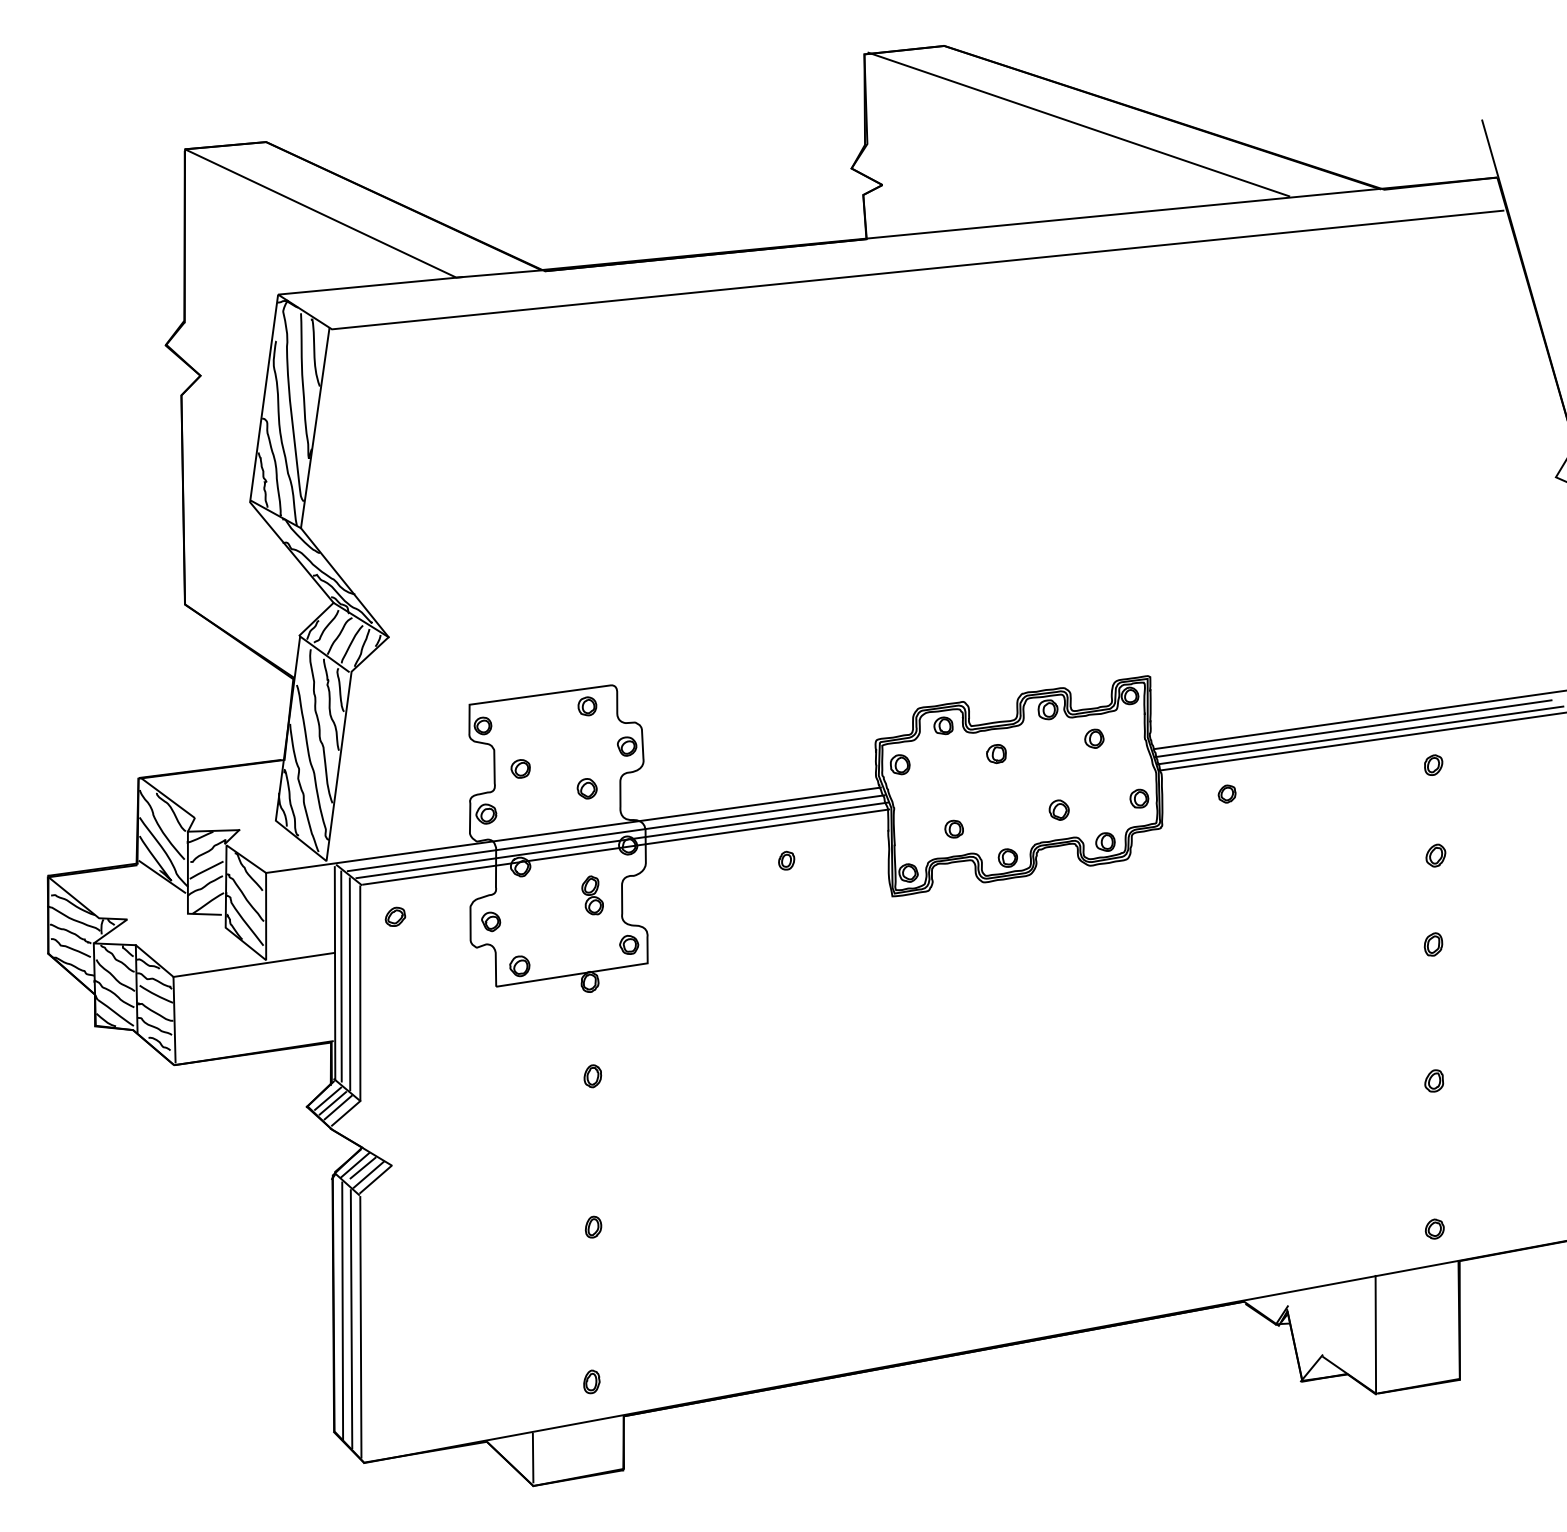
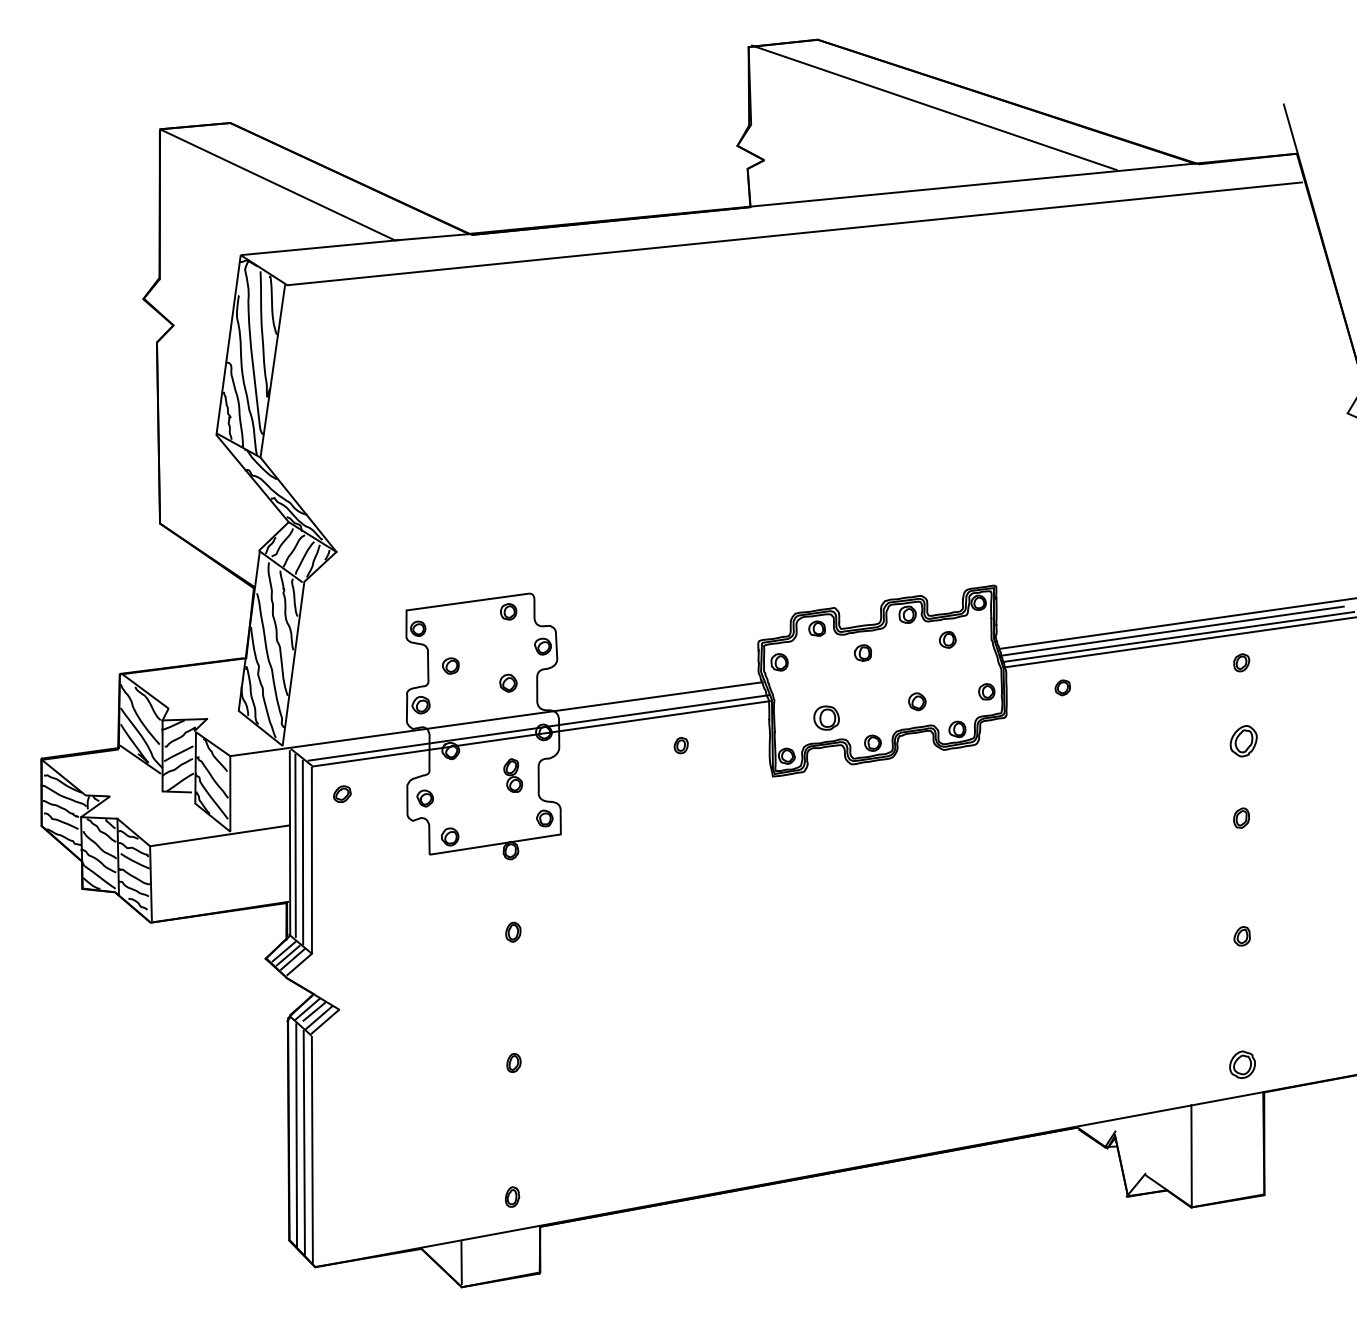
part: (953, 829) -> (825, 718), size x1.6
line: (616, 832) -> (533, 721), removed
part: (1435, 854) -> (1243, 740), size x1.6
part: (1434, 1228) -> (1242, 1064), size x1.6

